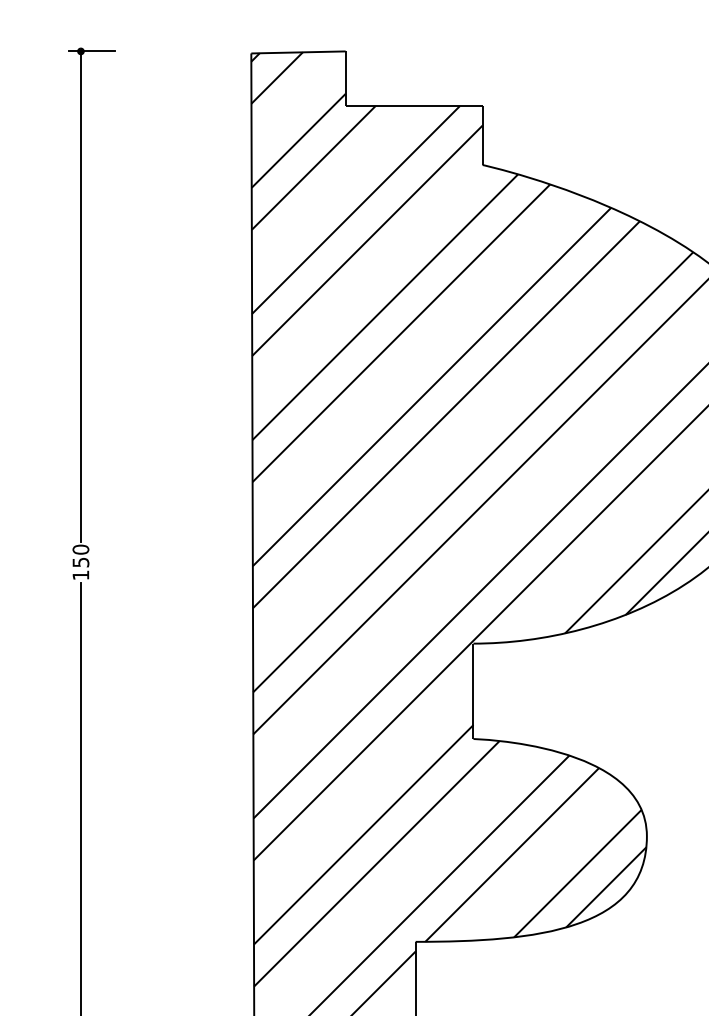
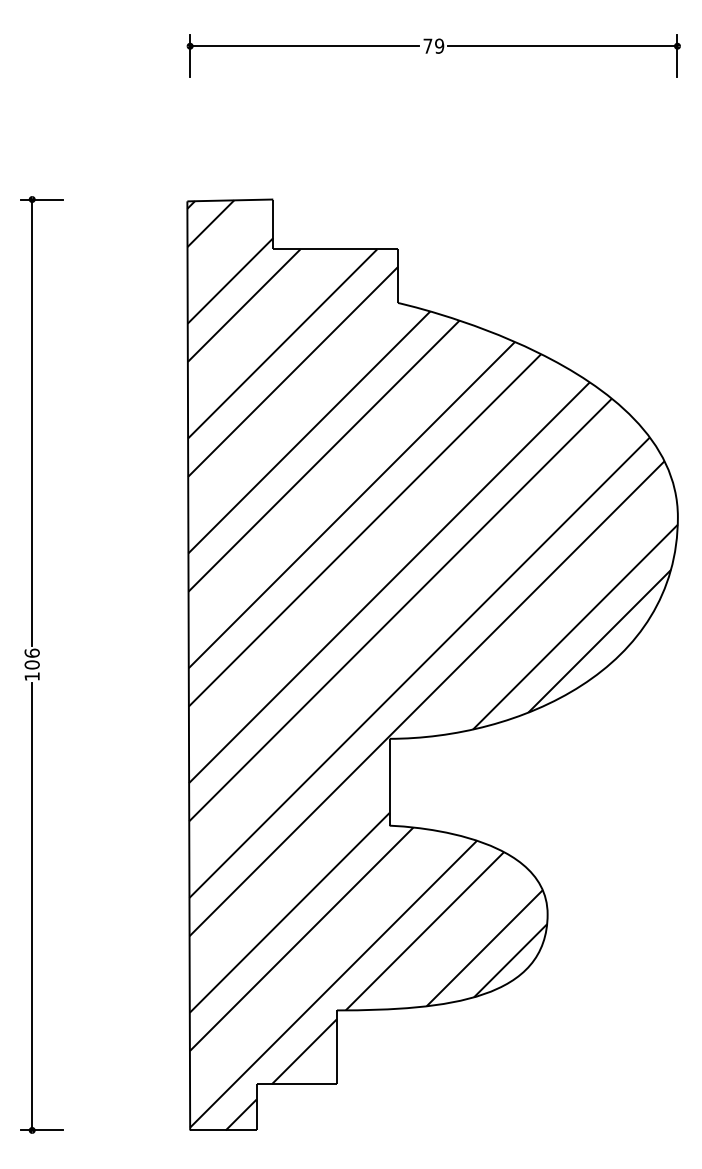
text: (80, 555) -> (31, 658), 150 -> 106

